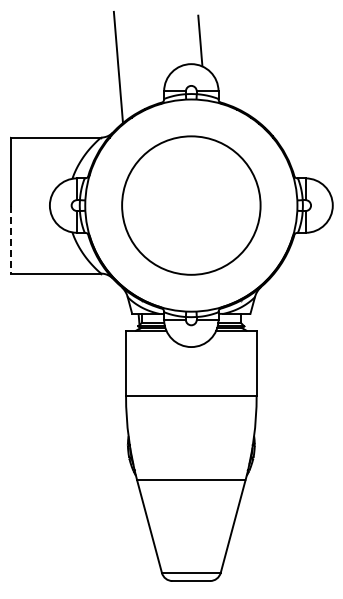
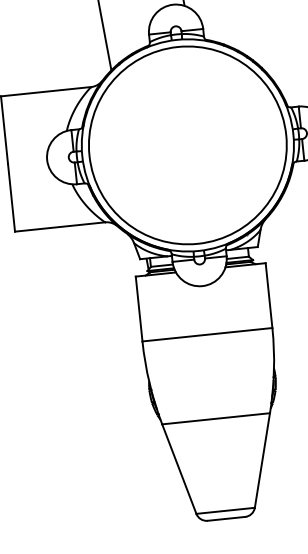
circle: (191, 205) -> (188, 145), size x1.43
line: (10, 240) -> (11, 198), dashed -> solid

